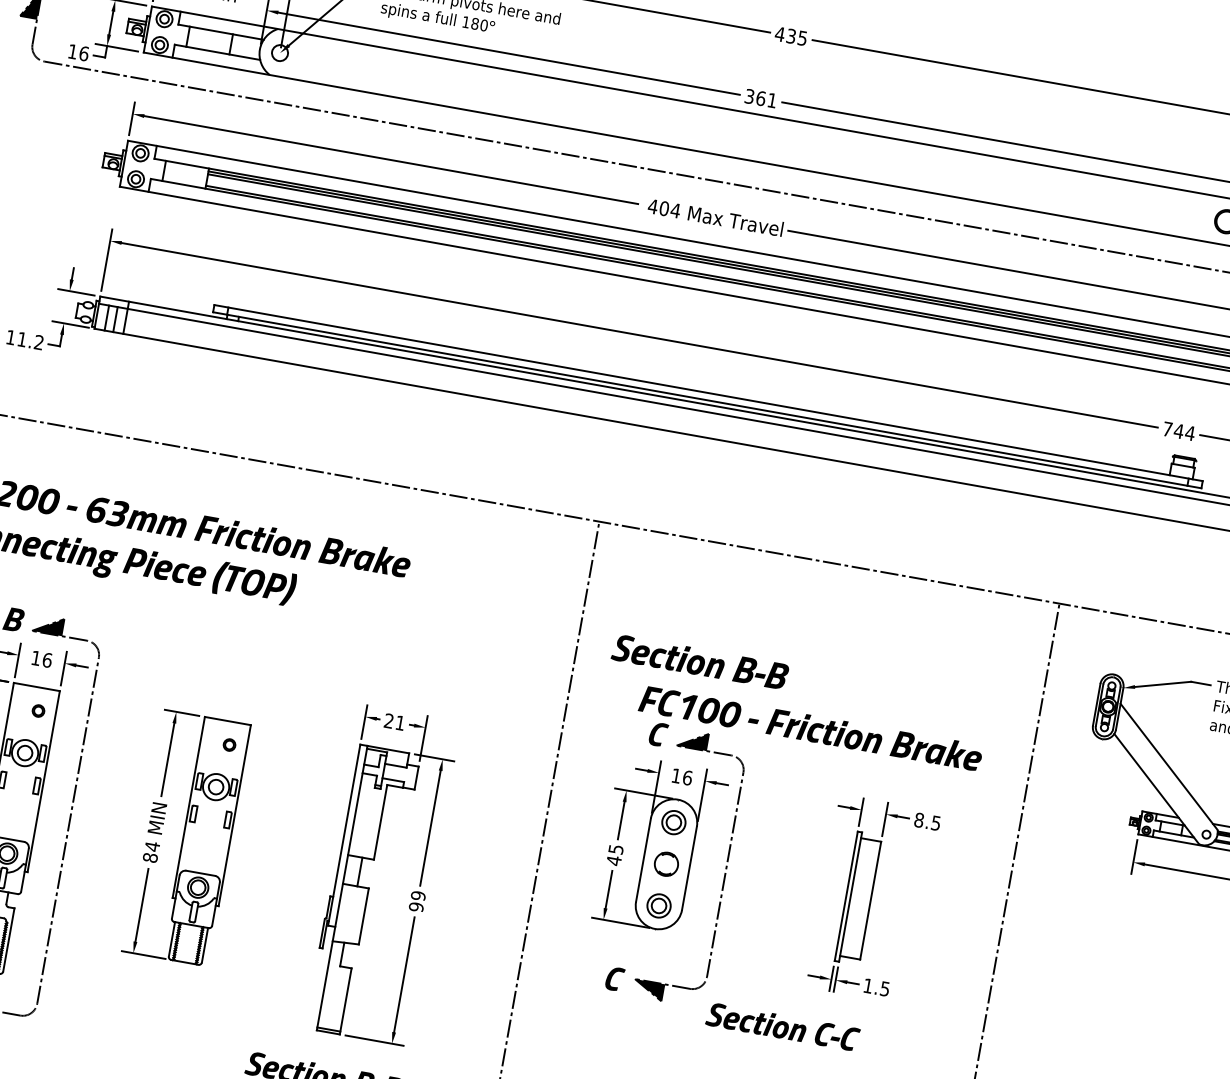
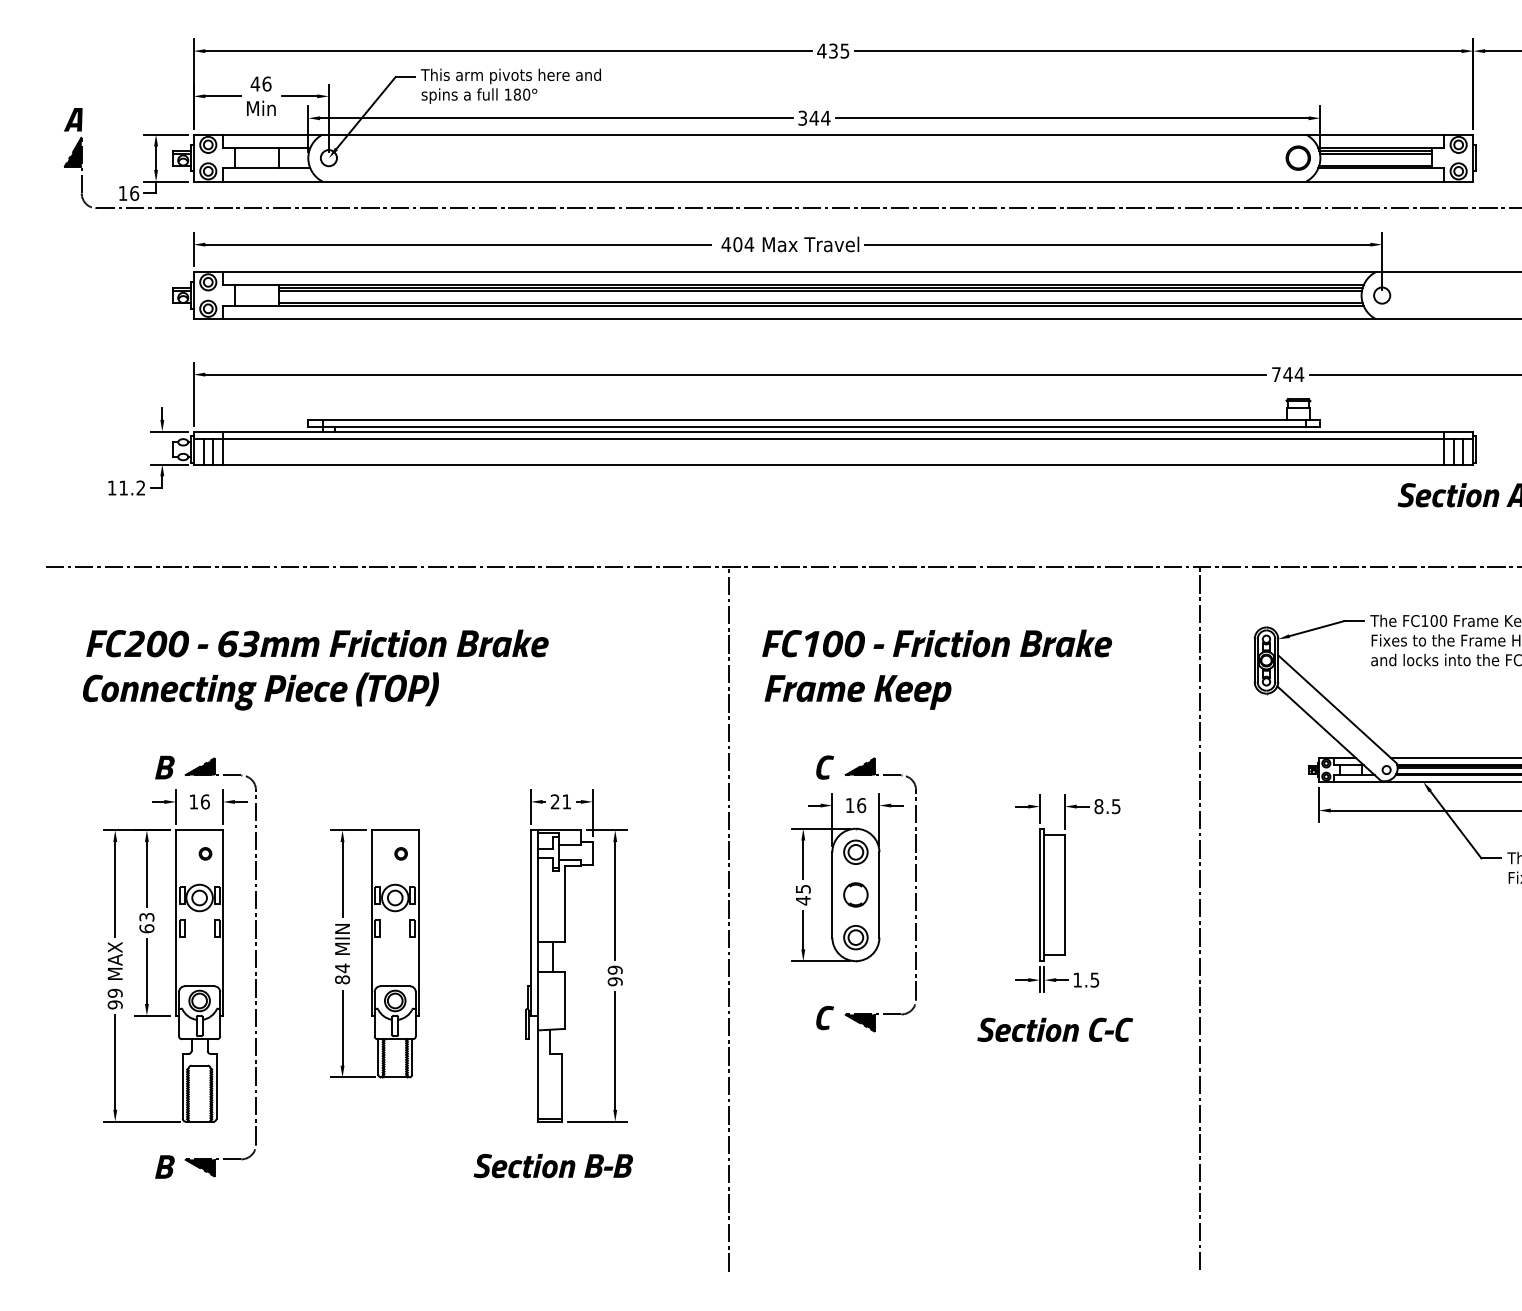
text: (766, 98) -> (819, 117), 361 -> 344
text: (703, 665) -> (857, 691), Section B-B -> Frame Keep
text: (810, 728) -> (936, 643), moved
text: (783, 1026) -> (1055, 1029), moved

